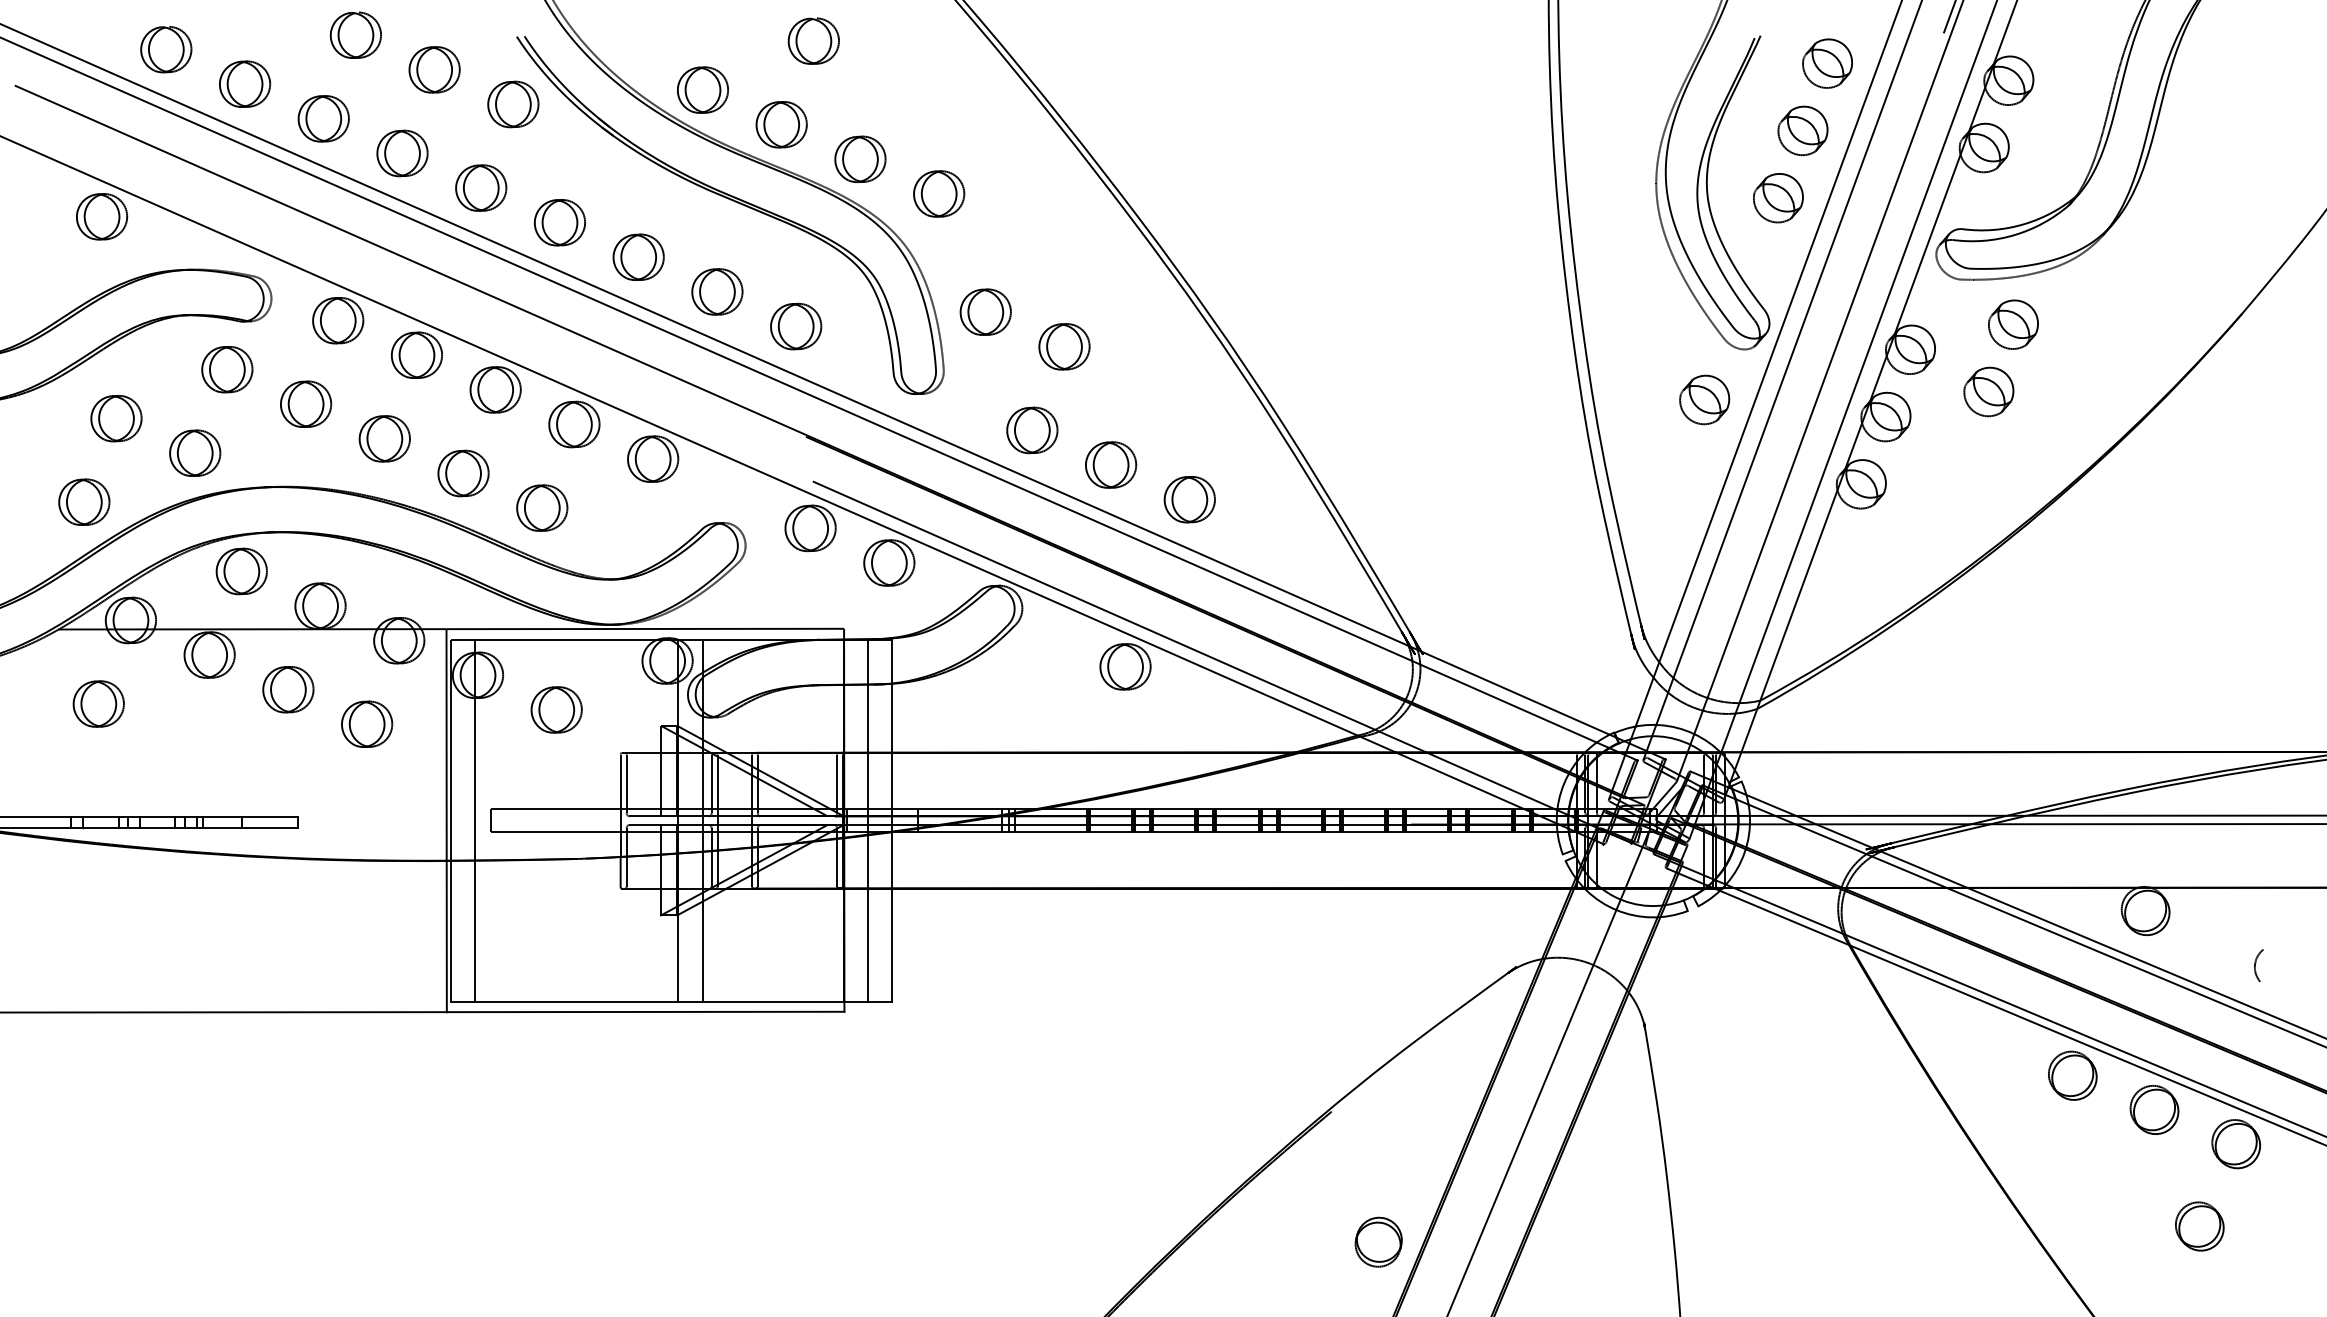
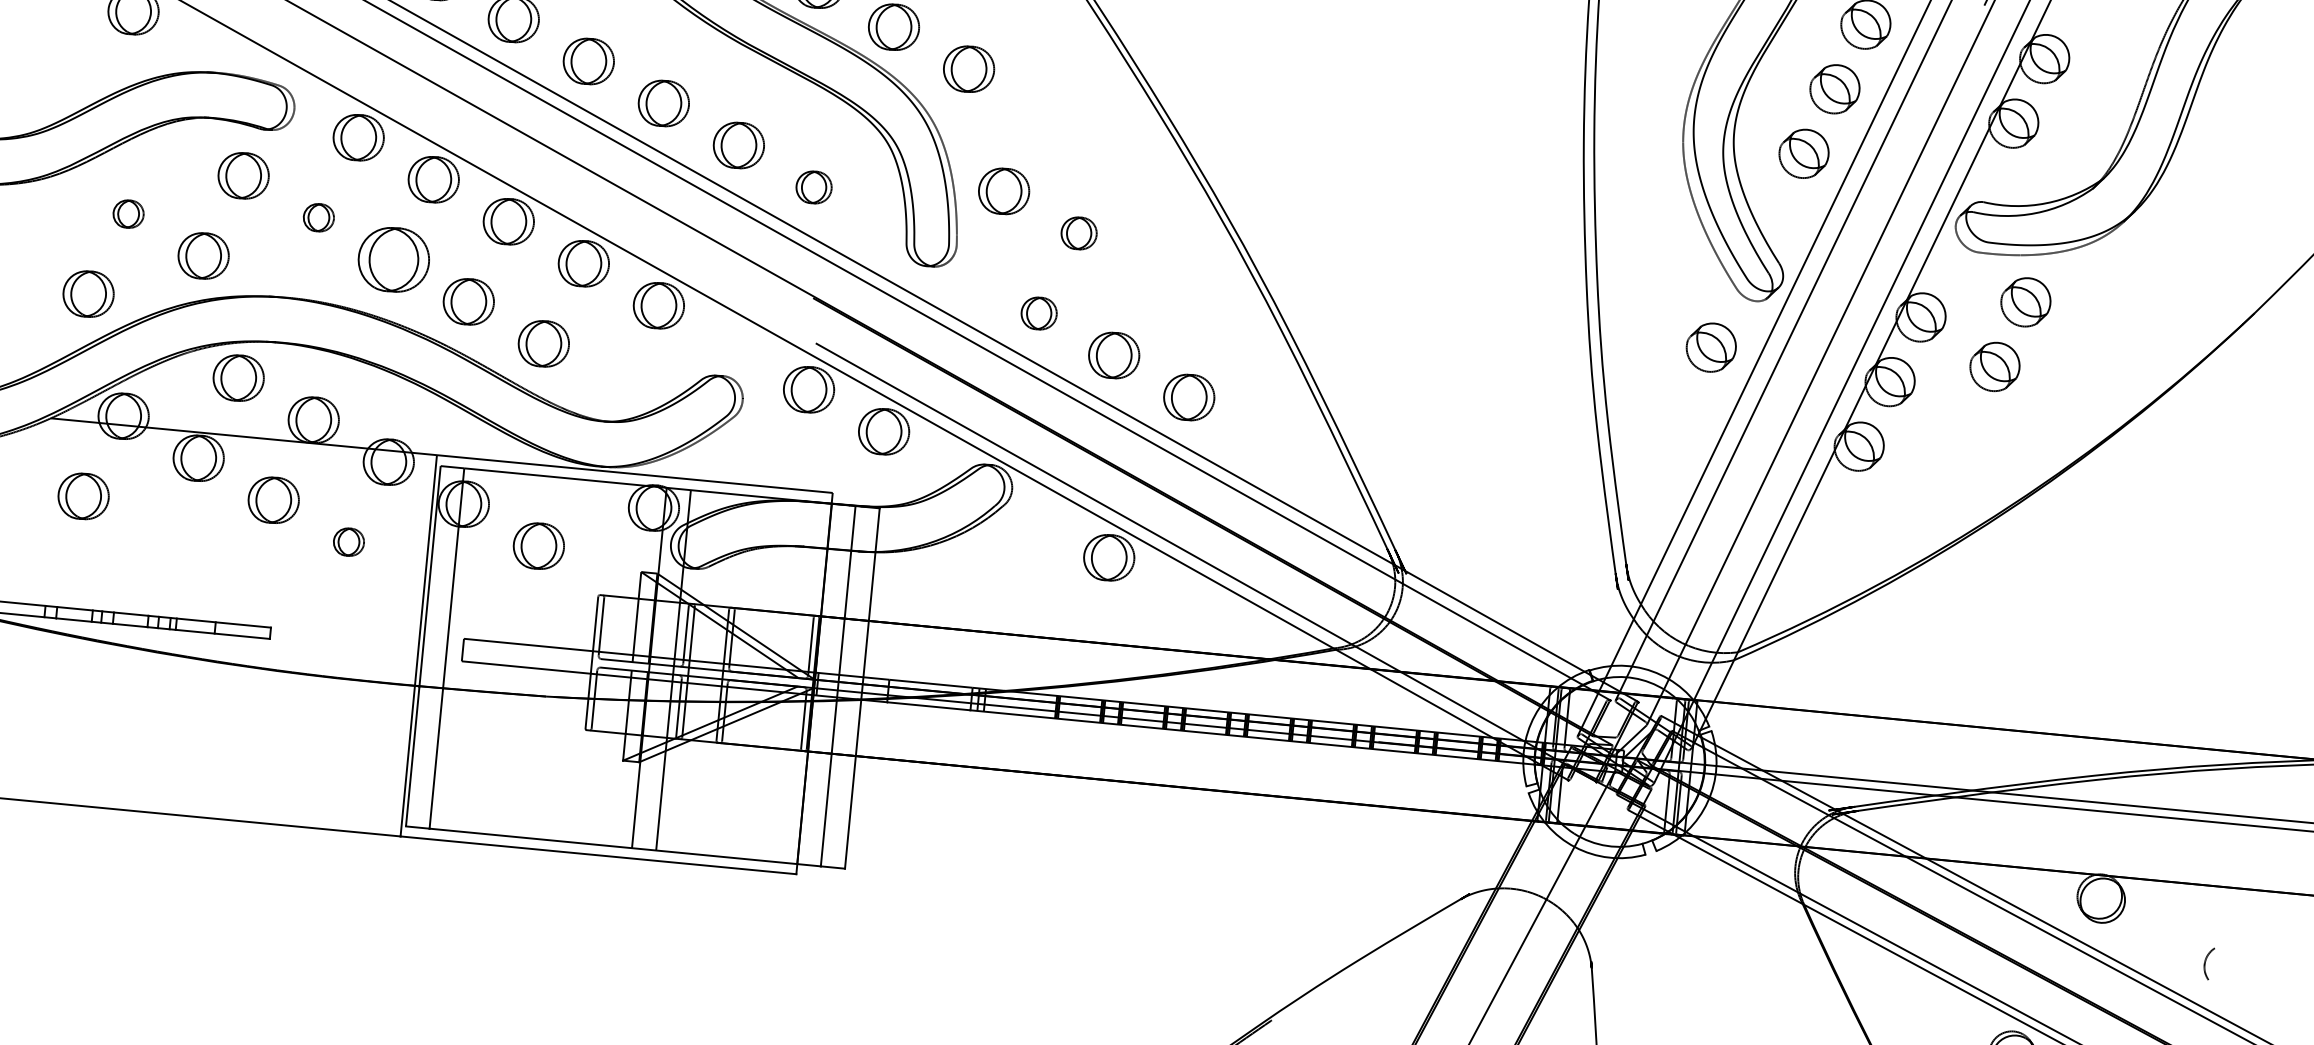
part: (796, 326) -> (814, 187), size x0.7
part: (1064, 346) -> (1079, 233), size x0.7
part: (306, 403) -> (319, 217), size x0.6
part: (116, 418) -> (128, 213), size x0.6
part: (1032, 430) -> (1039, 313), size x0.7
part: (384, 438) -> (393, 259), size x1.4
part: (367, 723) -> (349, 541), size x0.6

